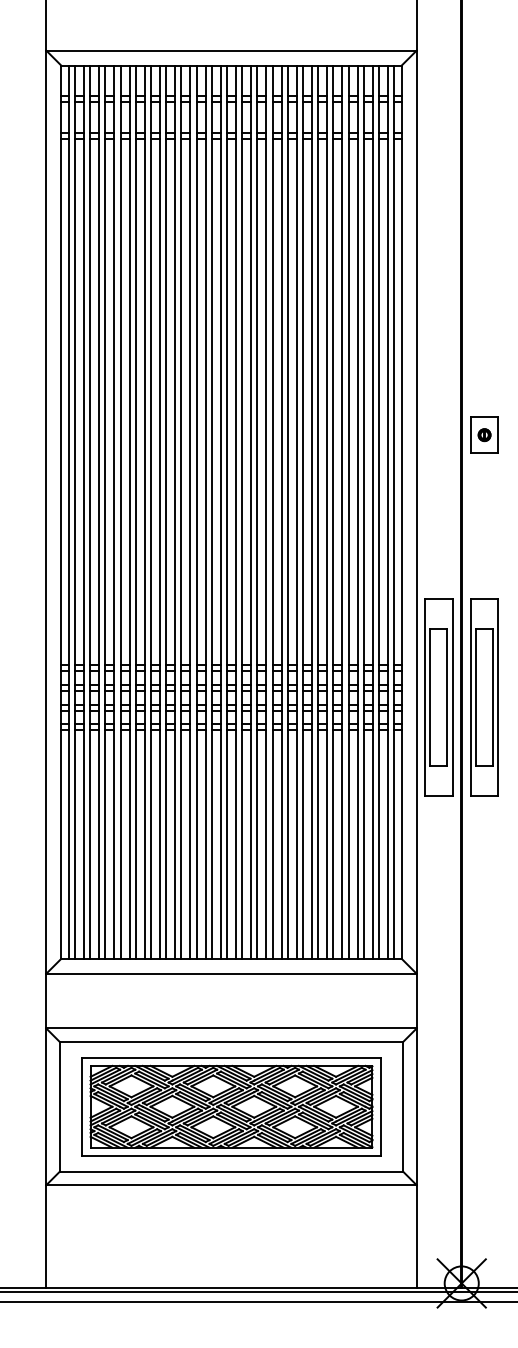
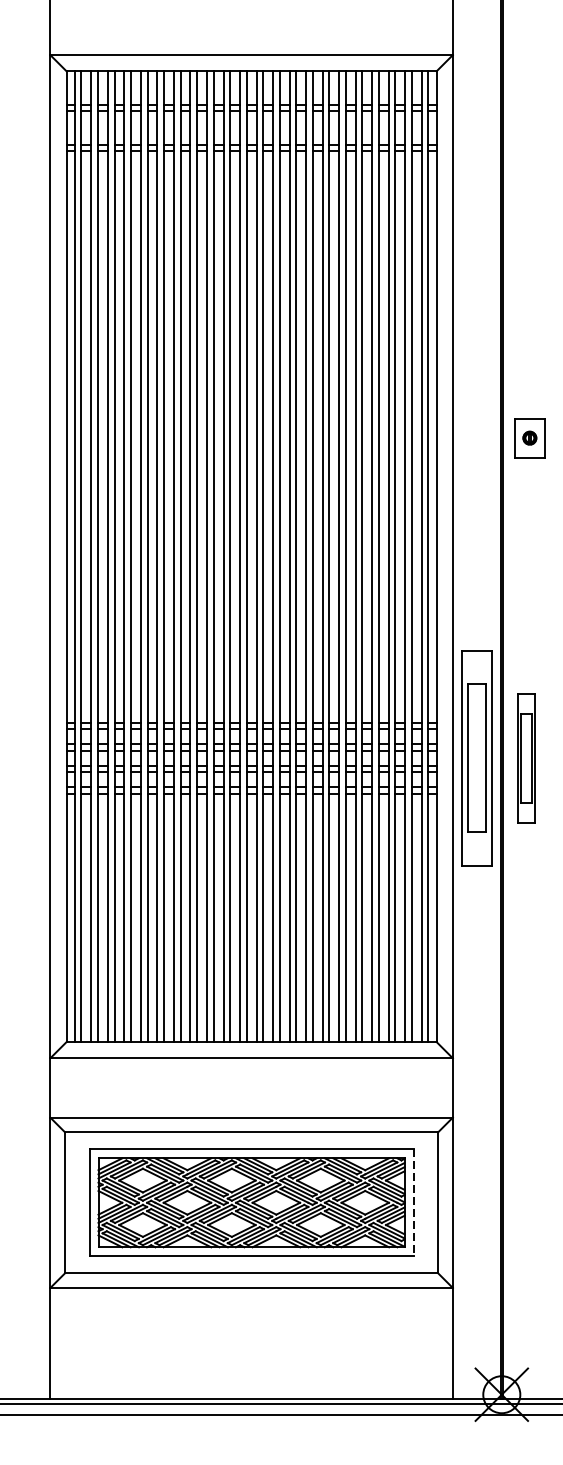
part: (484, 434) -> (529, 437), moved
part: (484, 697) -> (526, 758), size x0.6
line: (380, 1107) -> (413, 1203), solid -> dashed

